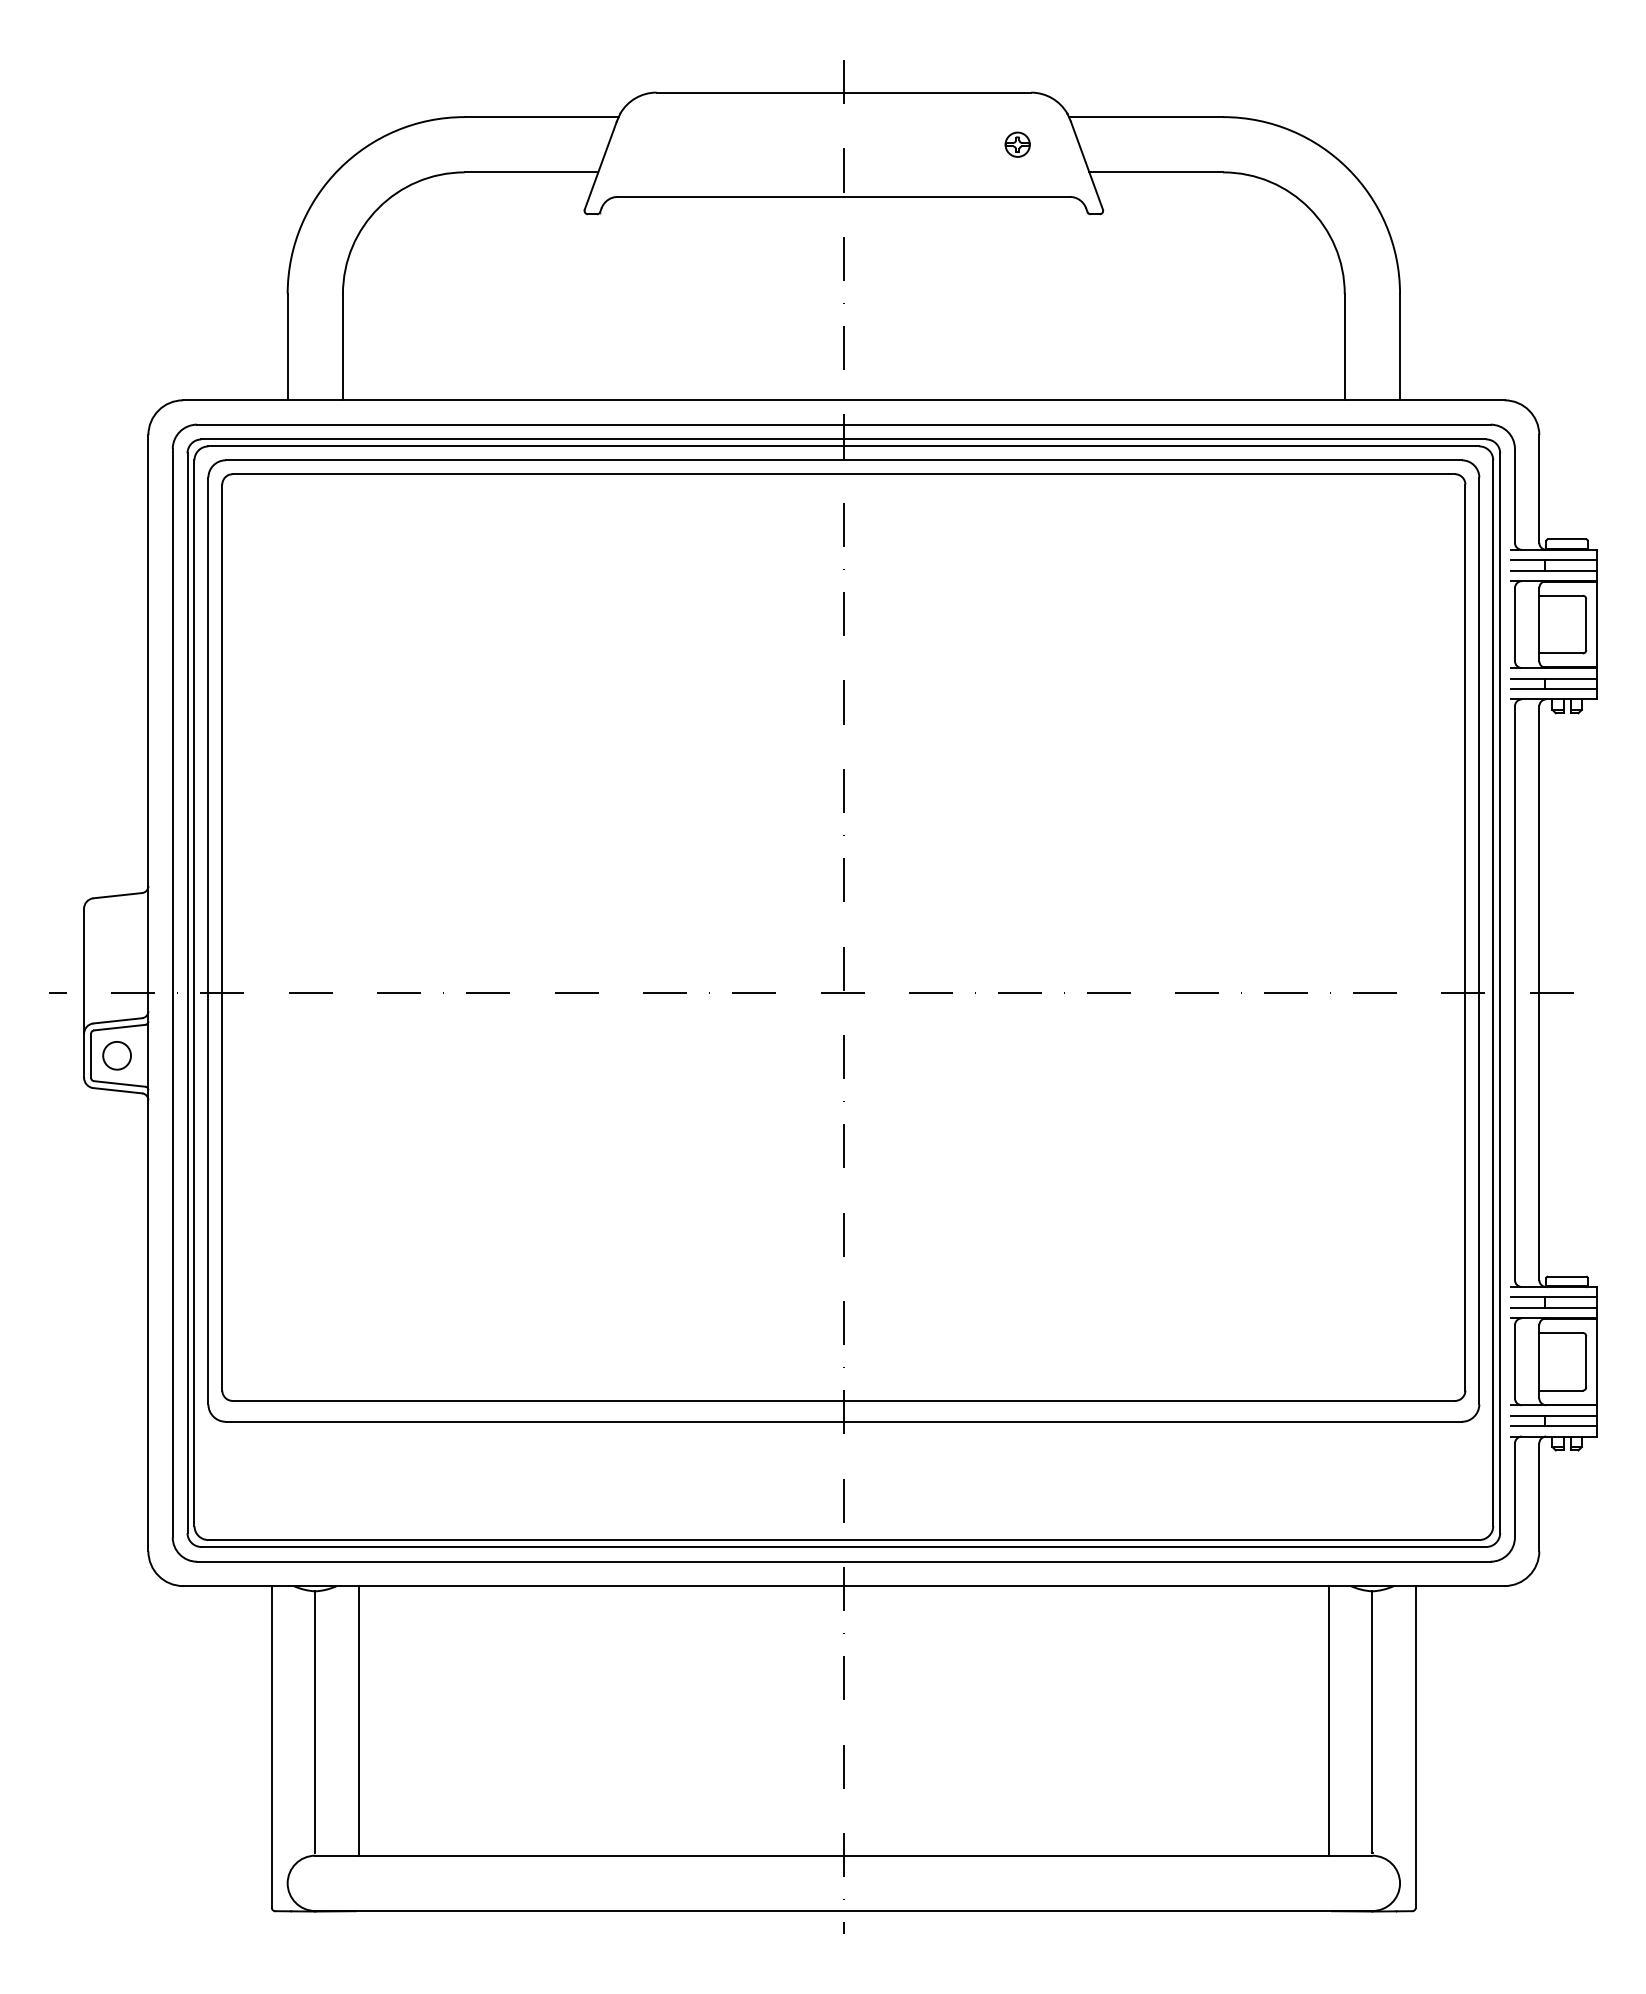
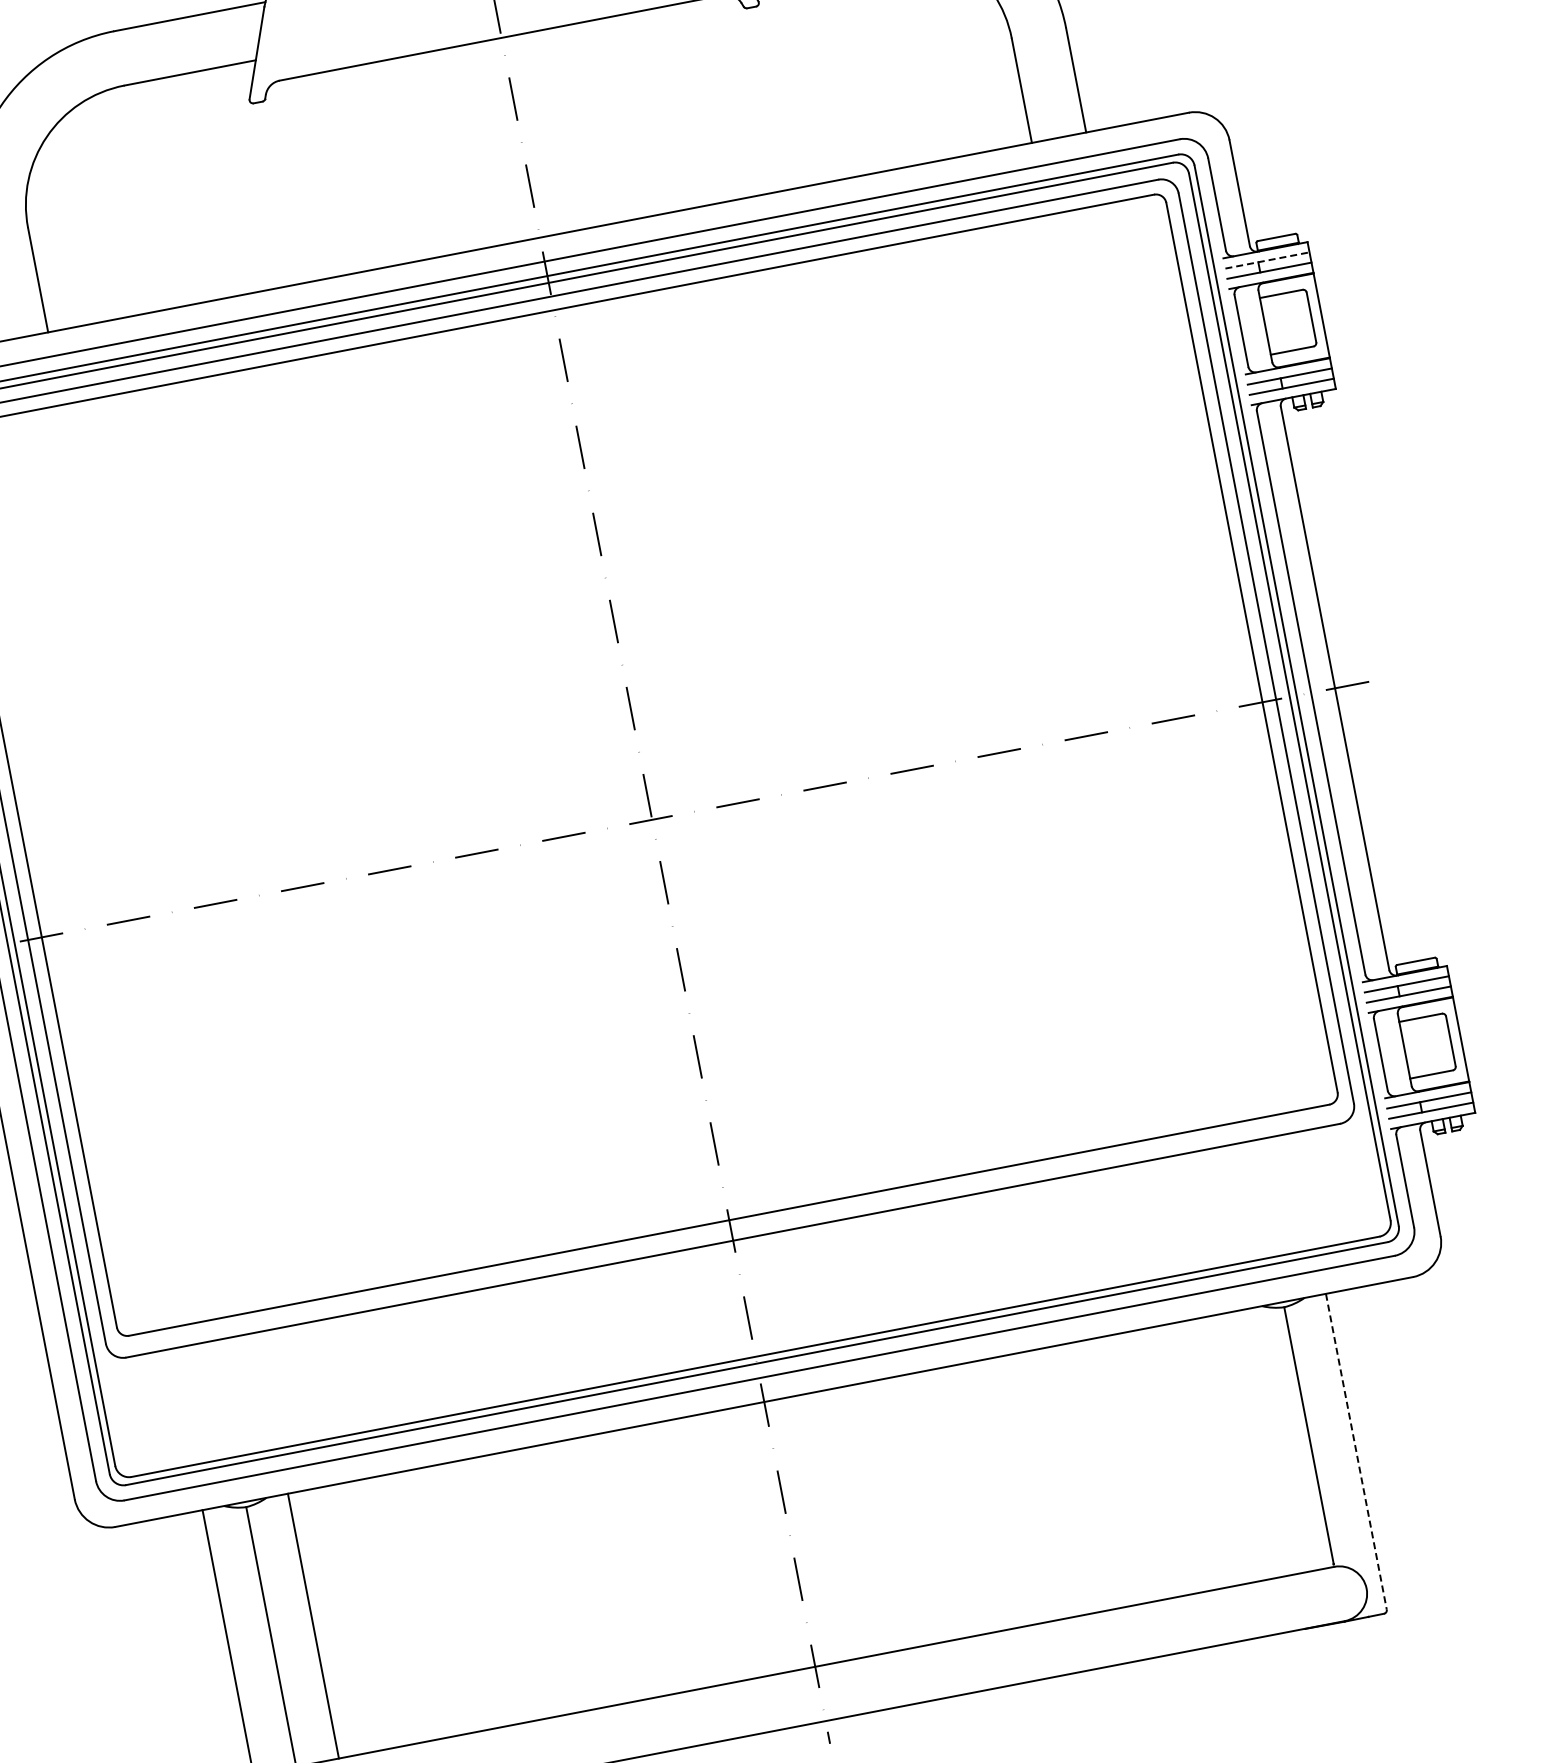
line: (1553, 560) -> (1267, 260), solid -> dashed
line: (1328, 1720) -> (1265, 1442), removed
line: (1415, 1746) -> (1355, 1451), solid -> dashed

